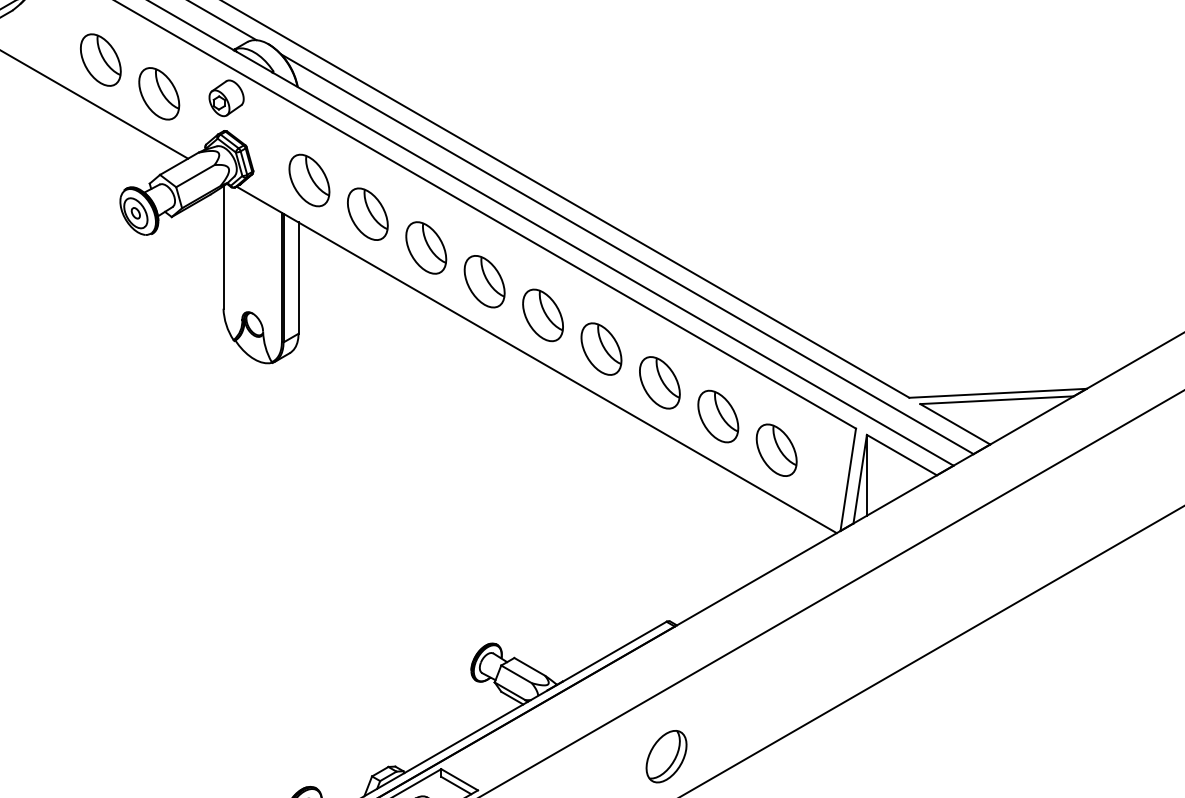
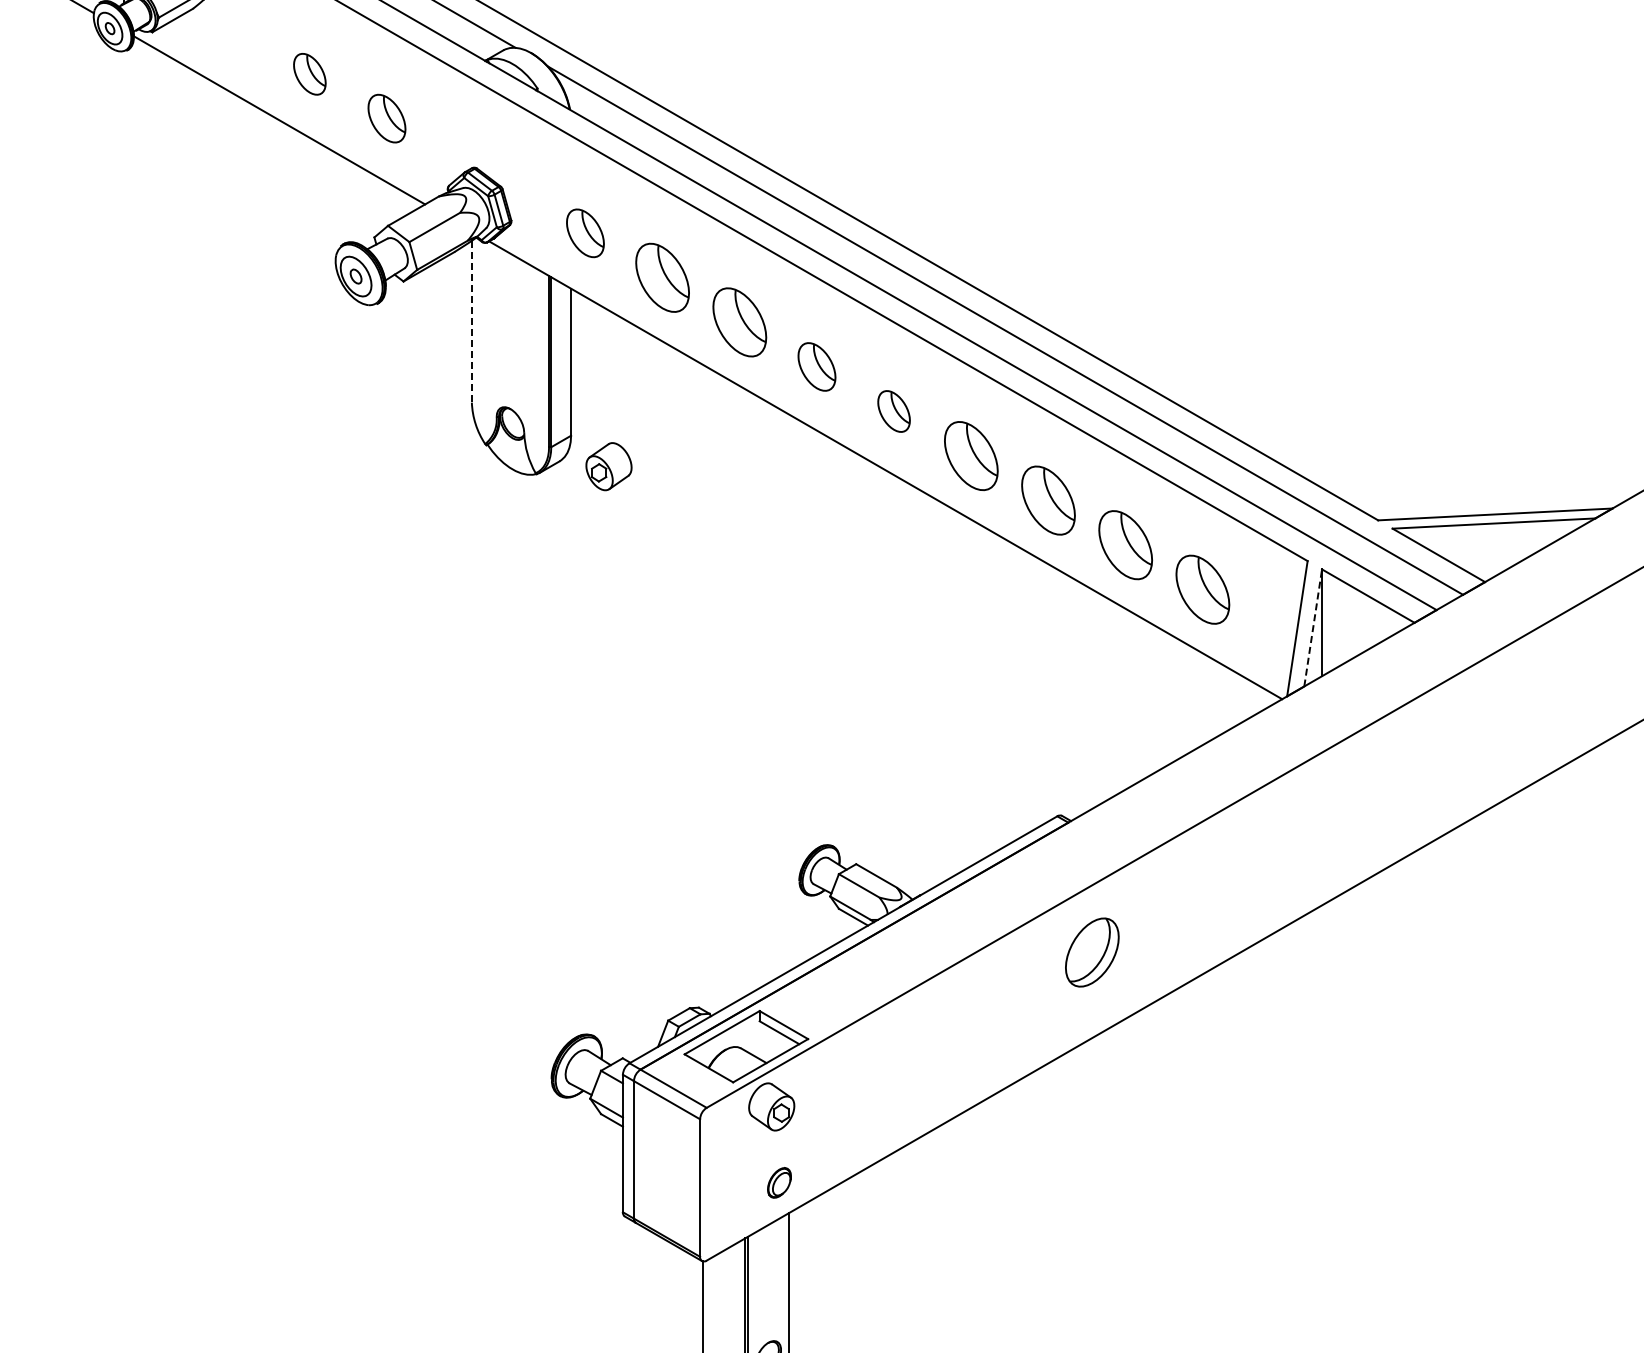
part: (100, 60) -> (309, 74), size x0.6
part: (158, 93) -> (386, 118), size x0.7
part: (226, 98) -> (608, 466), moved
part: (309, 180) -> (585, 233), size x0.7
line: (223, 247) -> (471, 321), solid -> dashed
part: (484, 281) -> (816, 366), size x0.7
part: (542, 315) -> (893, 411), size x0.6
line: (860, 478) -> (1313, 627), solid -> dashed
part: (666, 756) -> (1092, 952), moved

